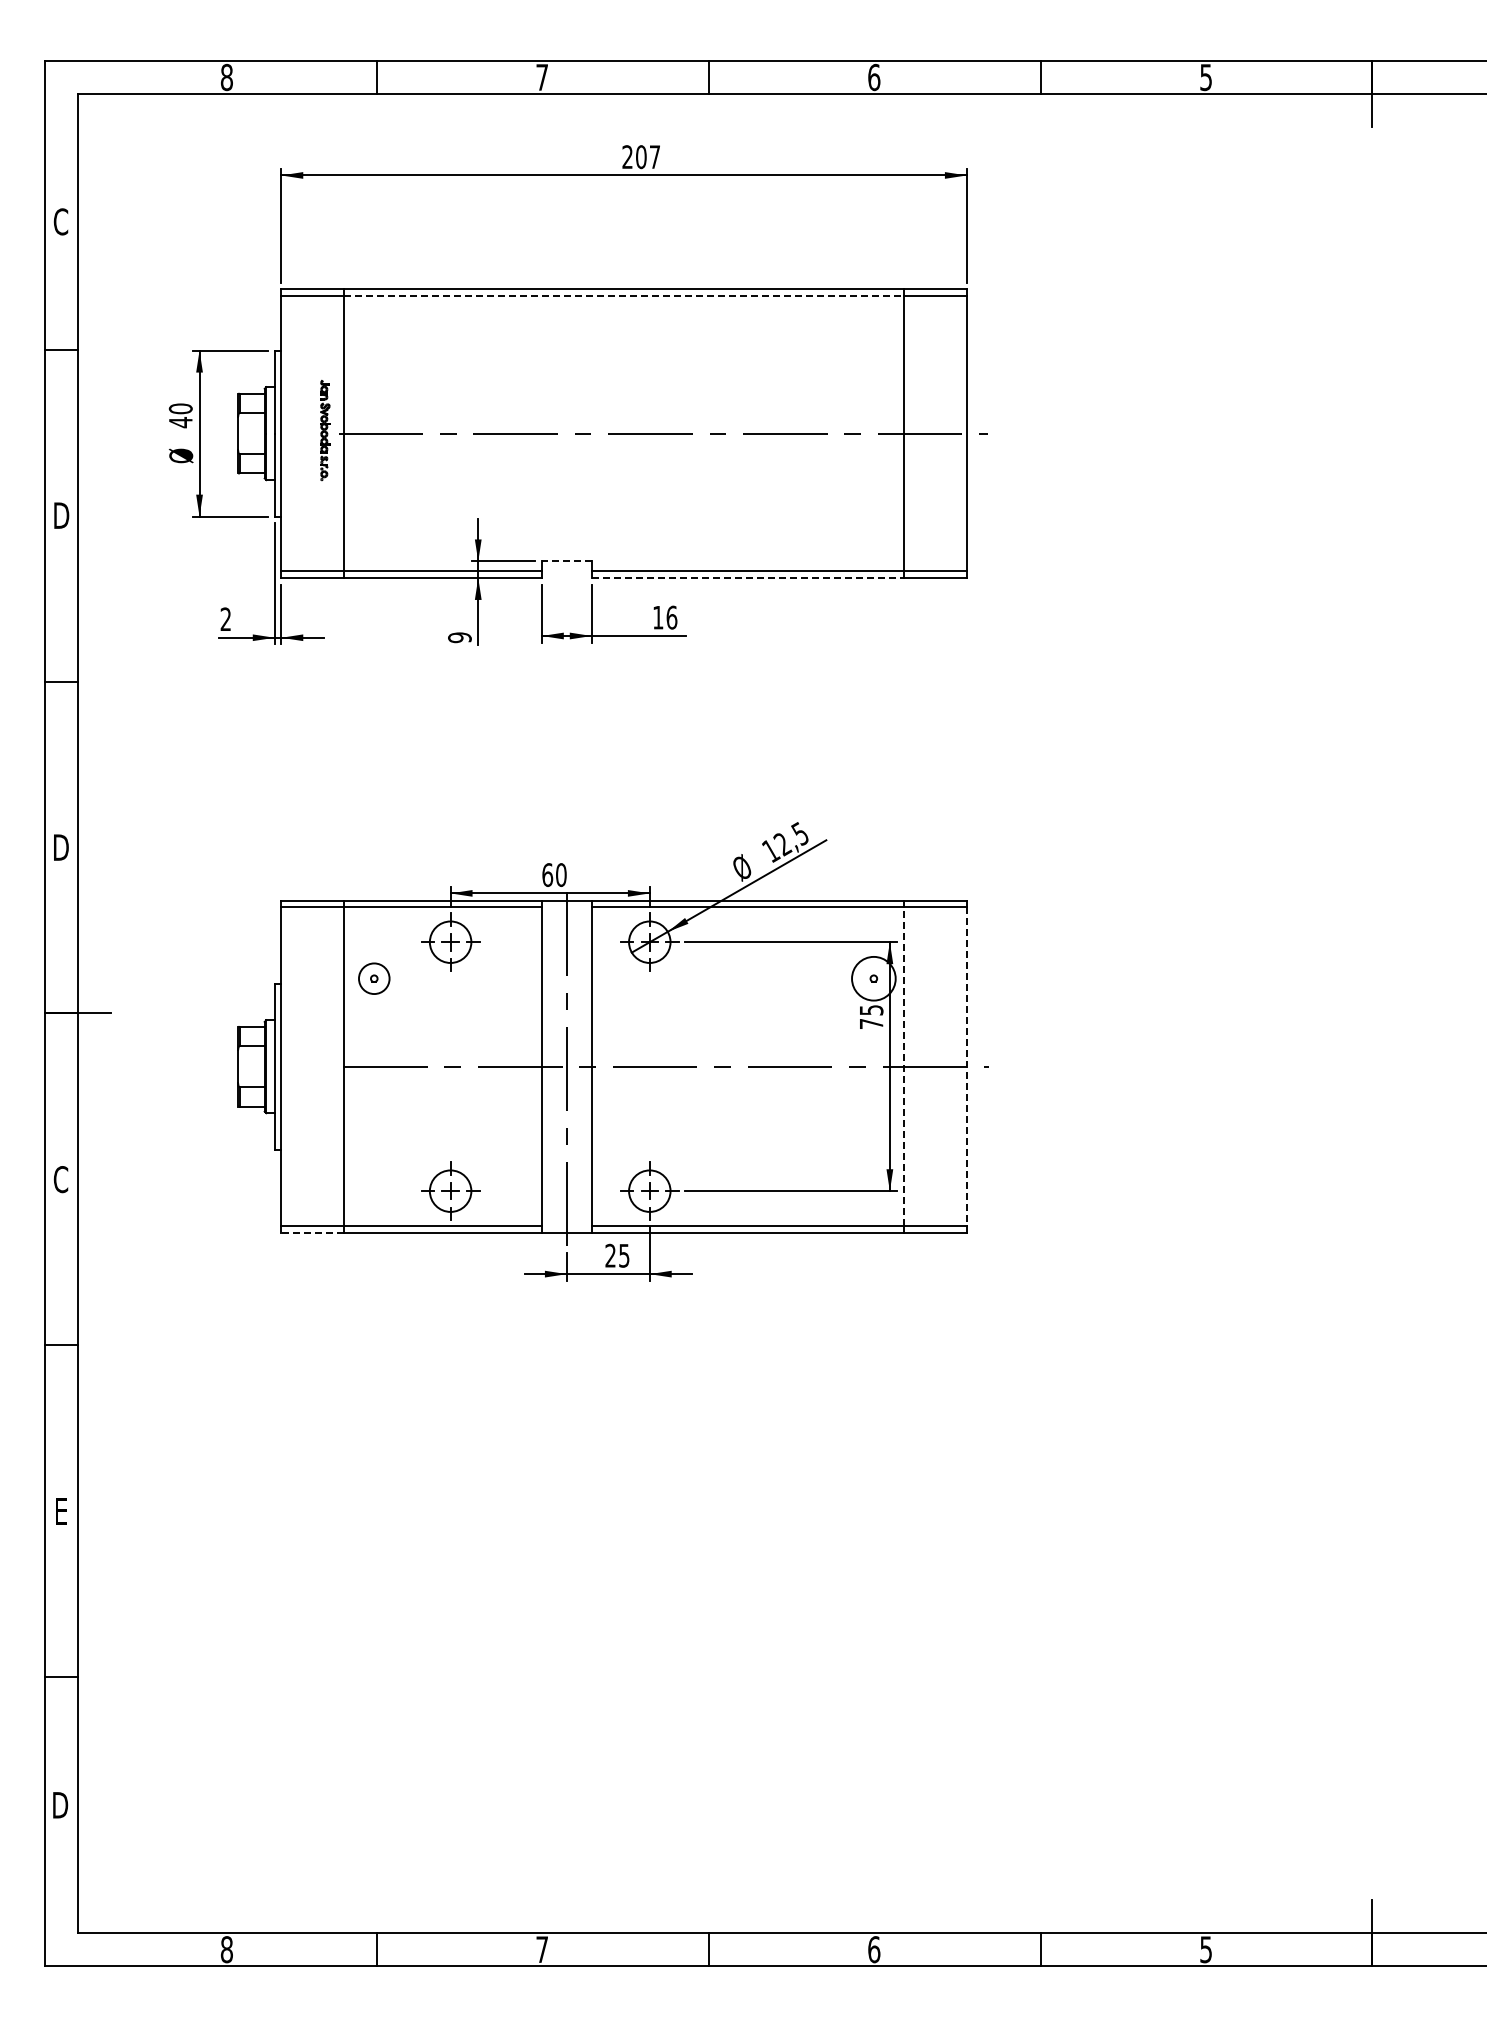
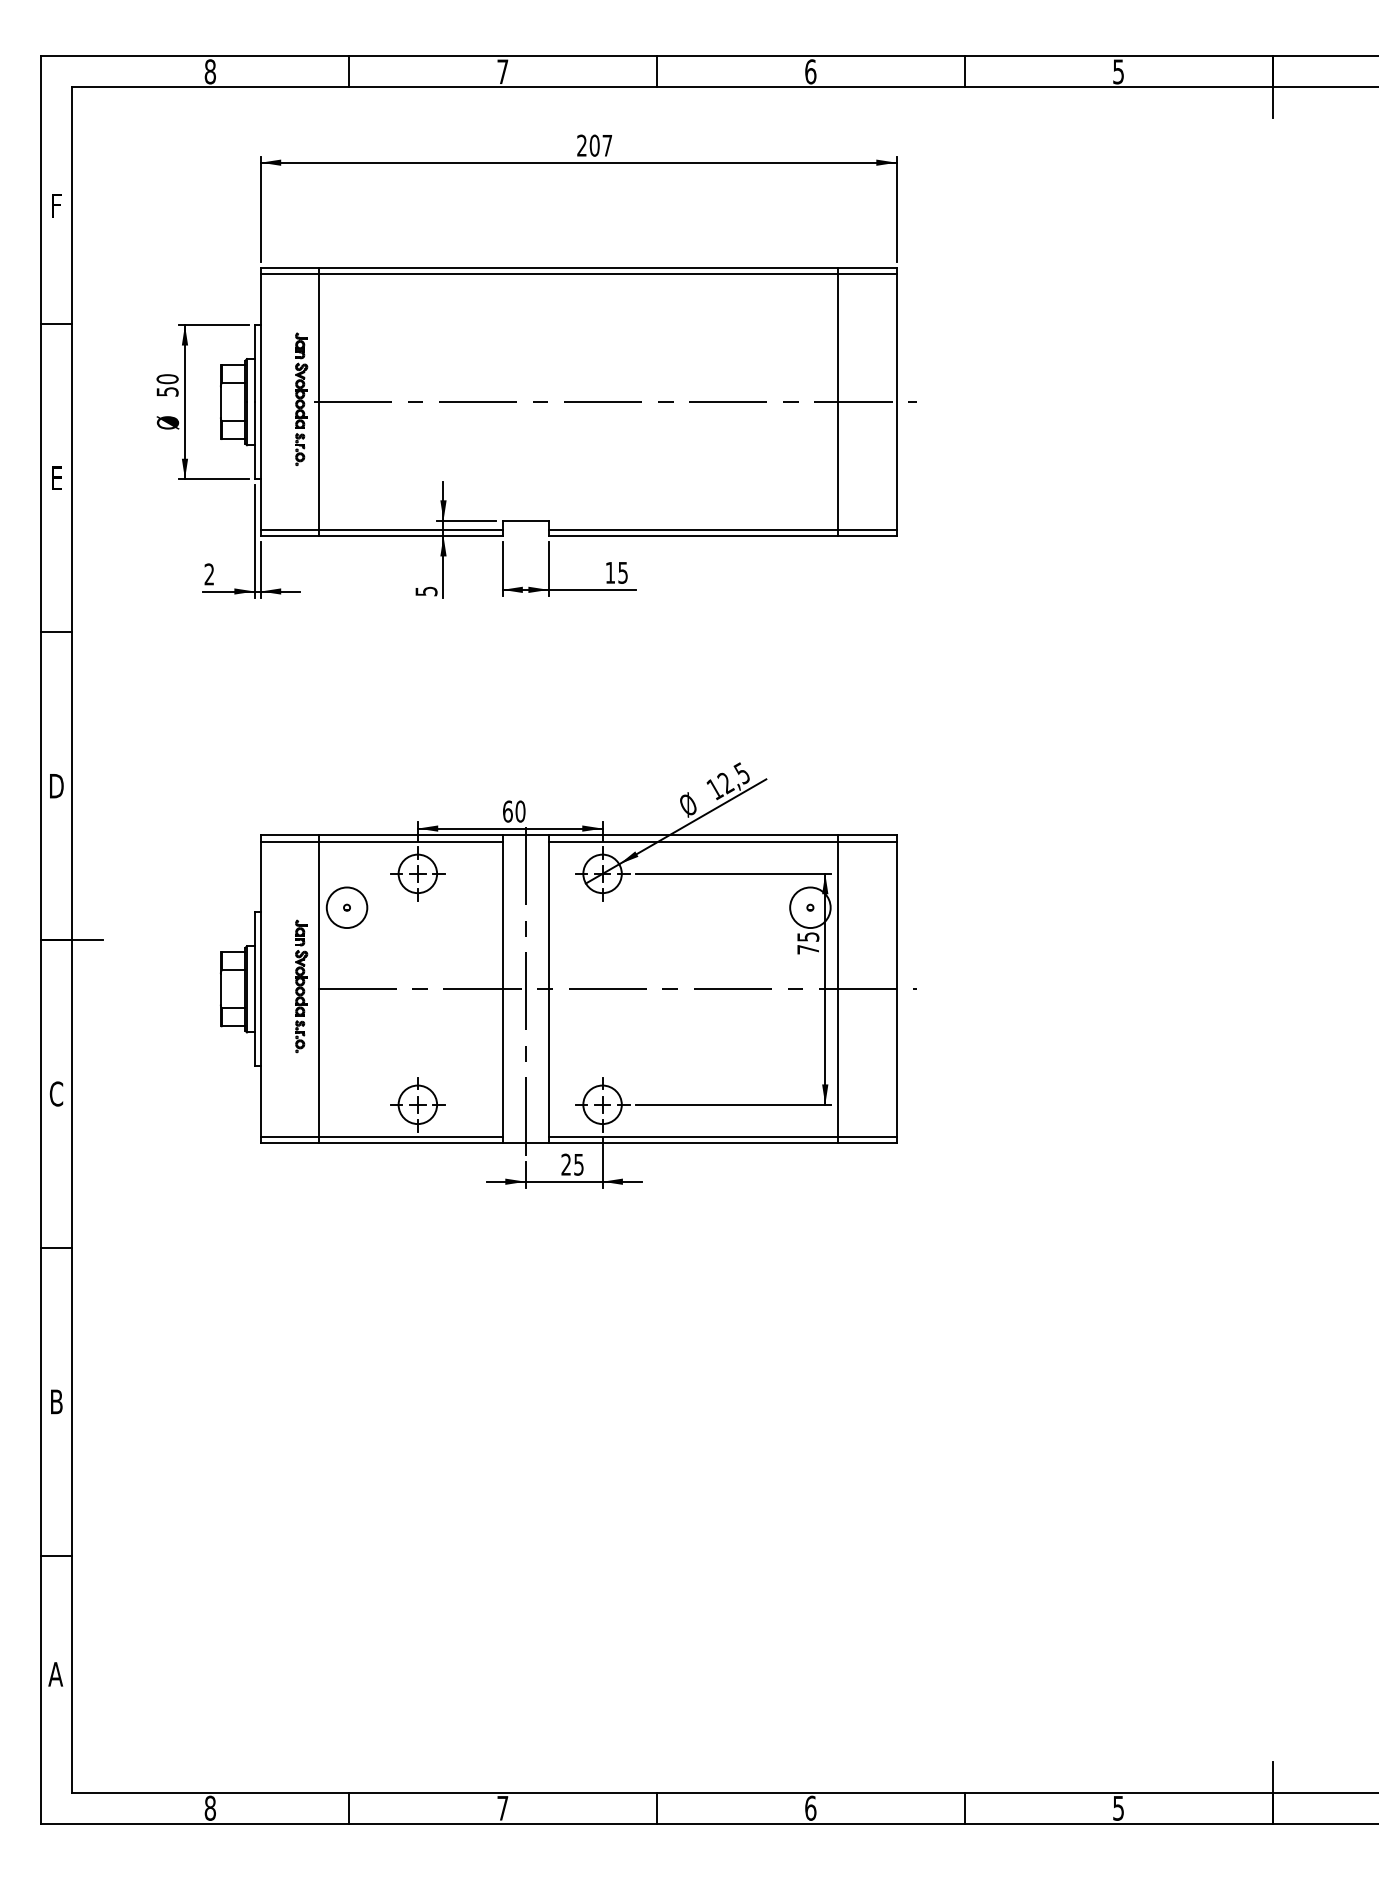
text: (60, 221) -> (56, 205), C -> F
line: (624, 295) -> (579, 274), dashed -> solid
text: (180, 422) -> (167, 391), 40 -> 50
part: (325, 430) -> (301, 399), size x1.43
text: (61, 515) -> (56, 478), D -> E
line: (566, 561) -> (525, 520), dashed -> solid
line: (748, 578) -> (694, 536), dashed -> solid
text: (671, 617) -> (622, 572), 16 -> 15
text: (459, 637) -> (426, 591), 9 -> 5
circle: (374, 978) -> (347, 907), size x1.43
part: (325, 1063) -> (301, 986), added
line: (903, 1066) -> (837, 989), dashed -> solid
line: (966, 1067) -> (896, 990), dashed -> solid
line: (312, 1232) -> (289, 1143), dashed -> solid
text: (61, 1511) -> (56, 1401), E -> B
text: (60, 1805) -> (56, 1674), D -> A

